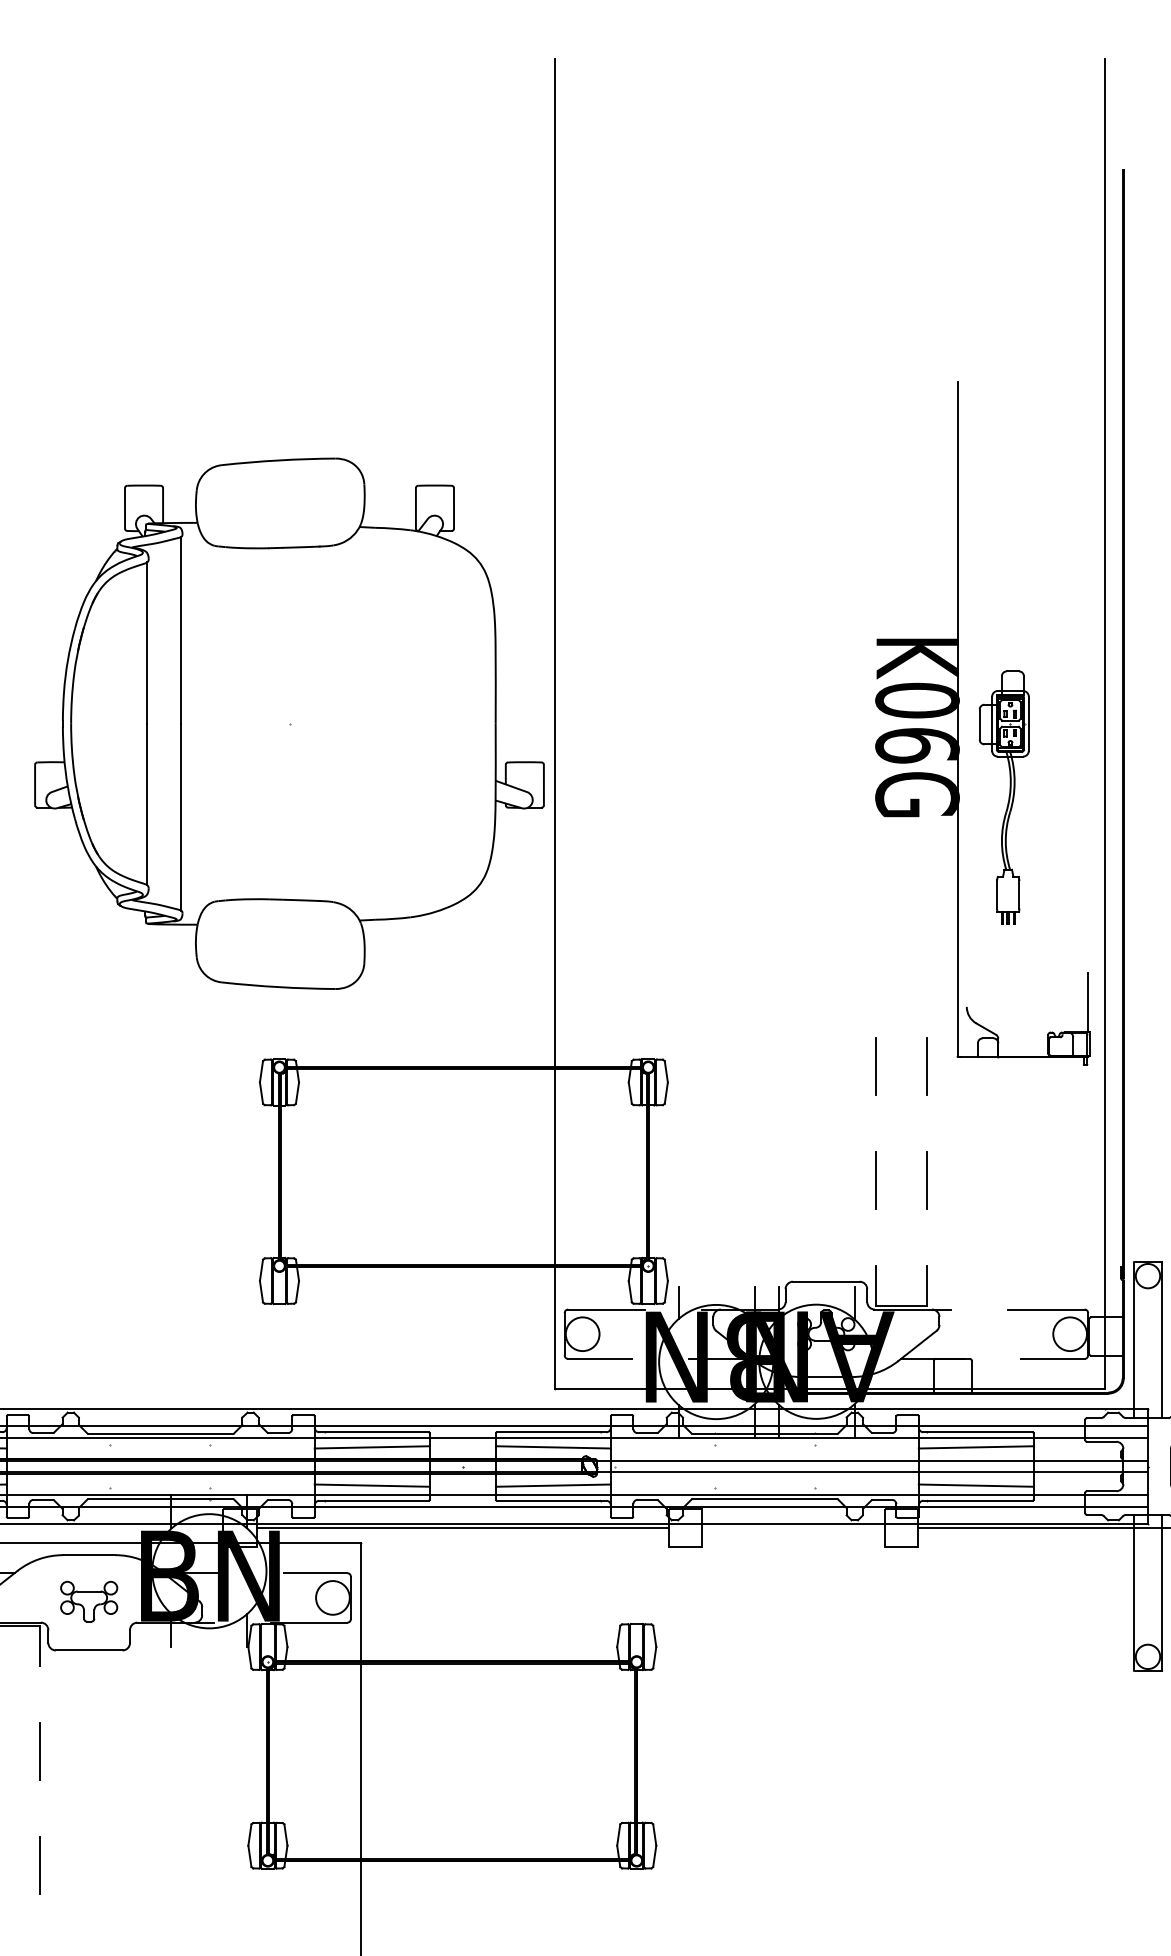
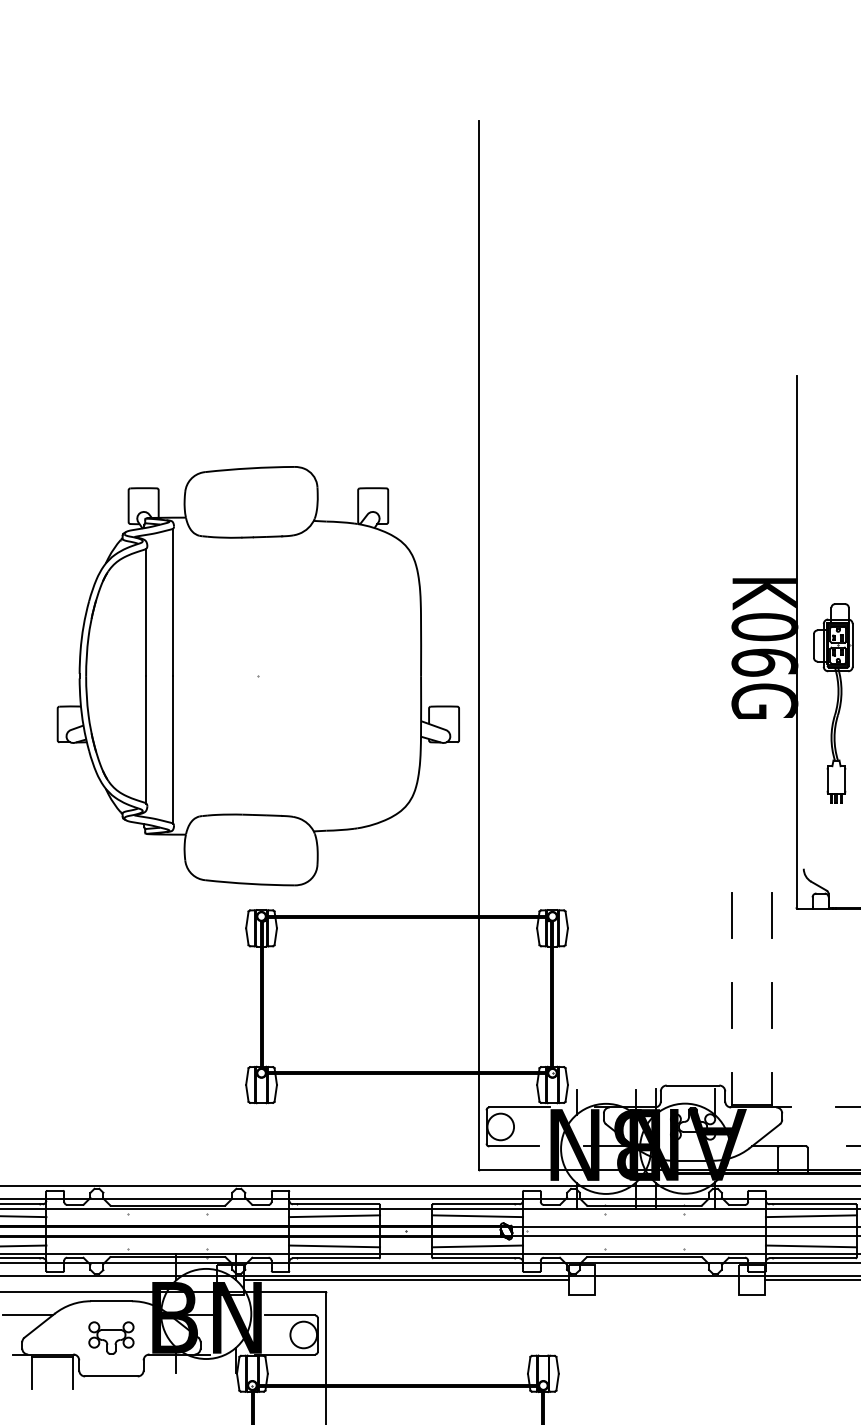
part: (289, 723) -> (258, 675), moved

